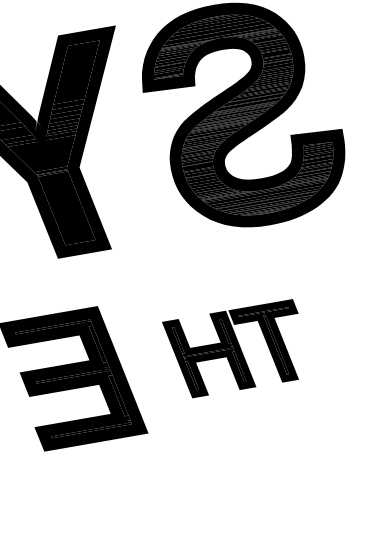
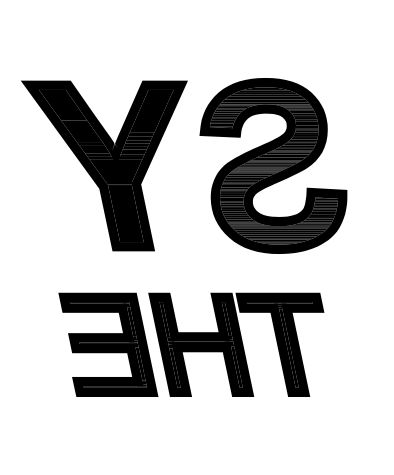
part: (235, 349) -> (236, 344), size x1.67

